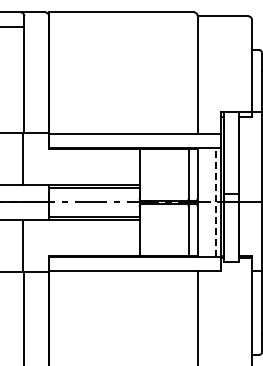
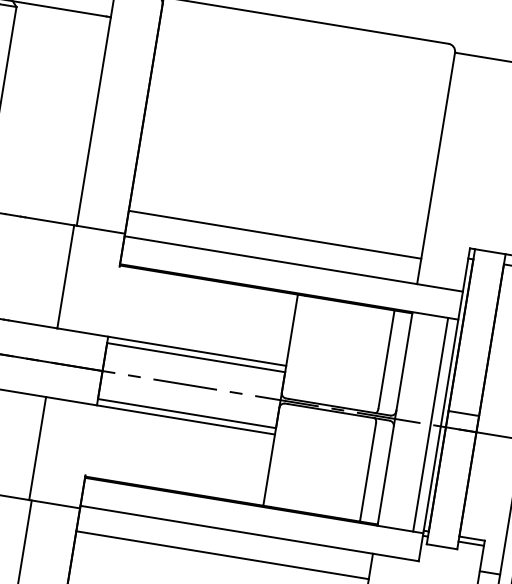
line: (123, 121) -> (275, 235), added
line: (215, 202) -> (430, 424), dashed -> solid
line: (123, 283) -> (222, 554), added

